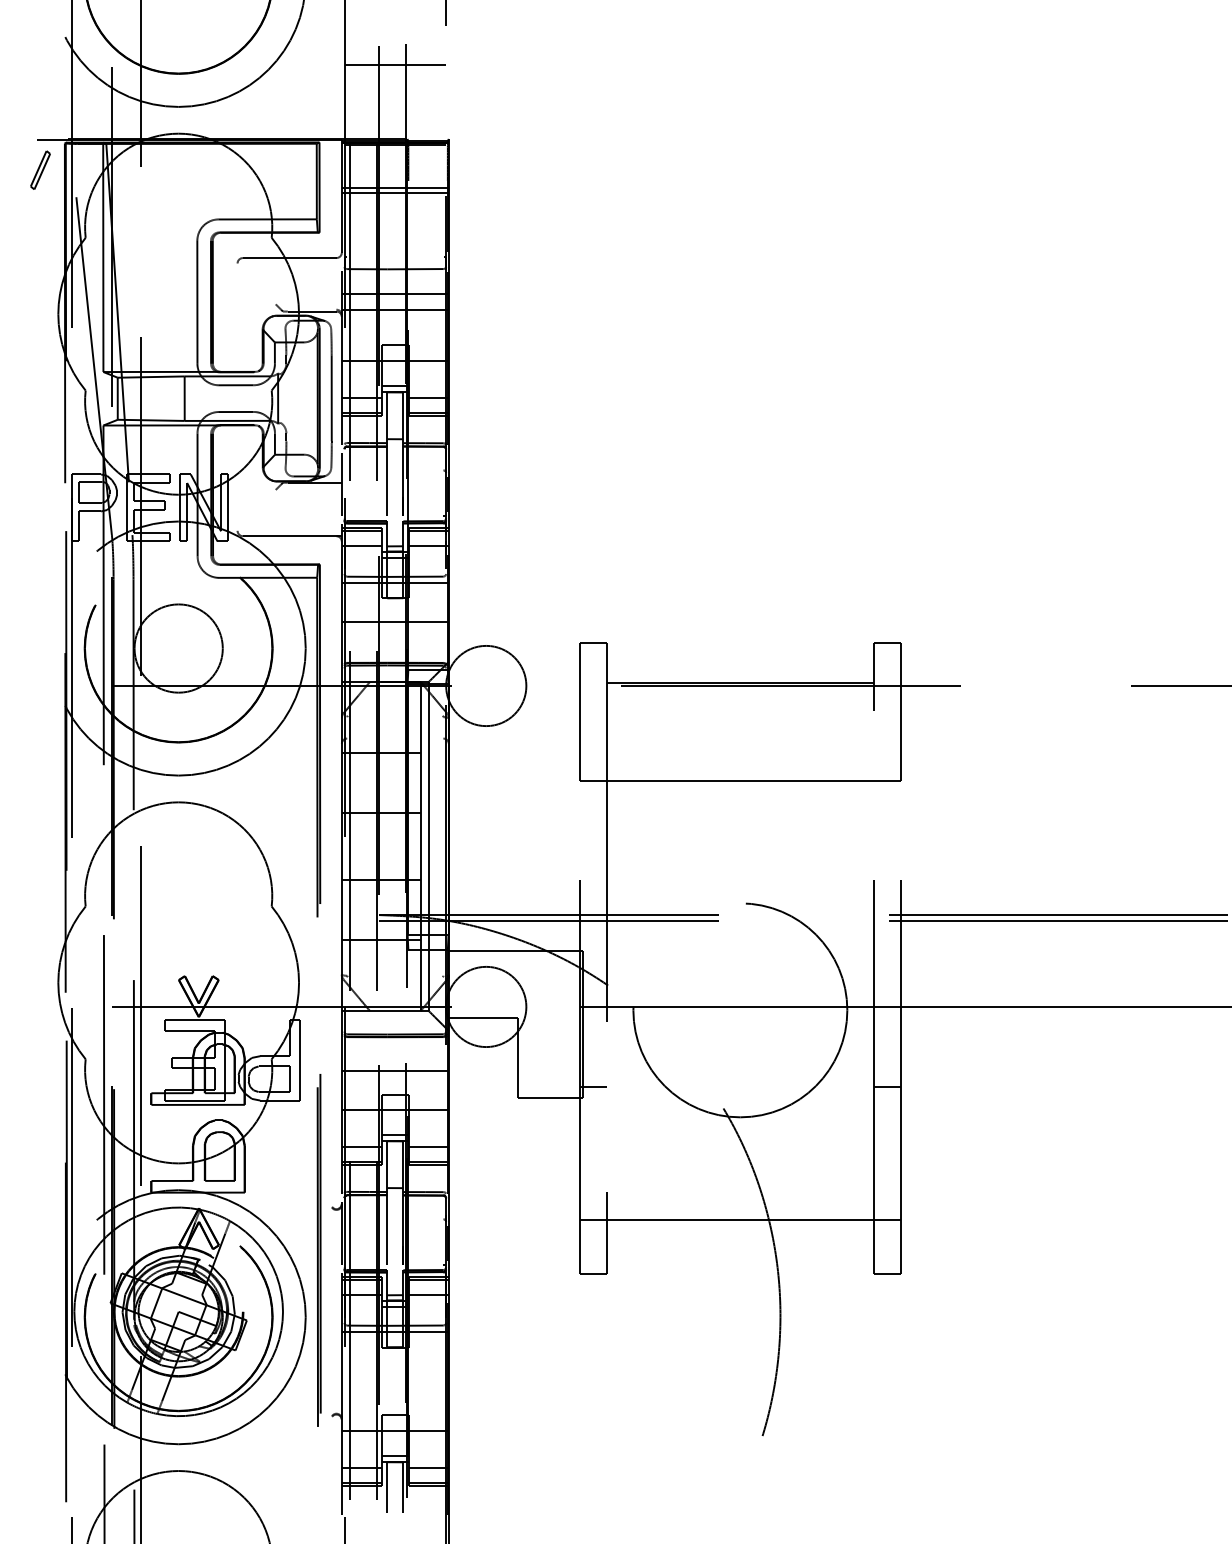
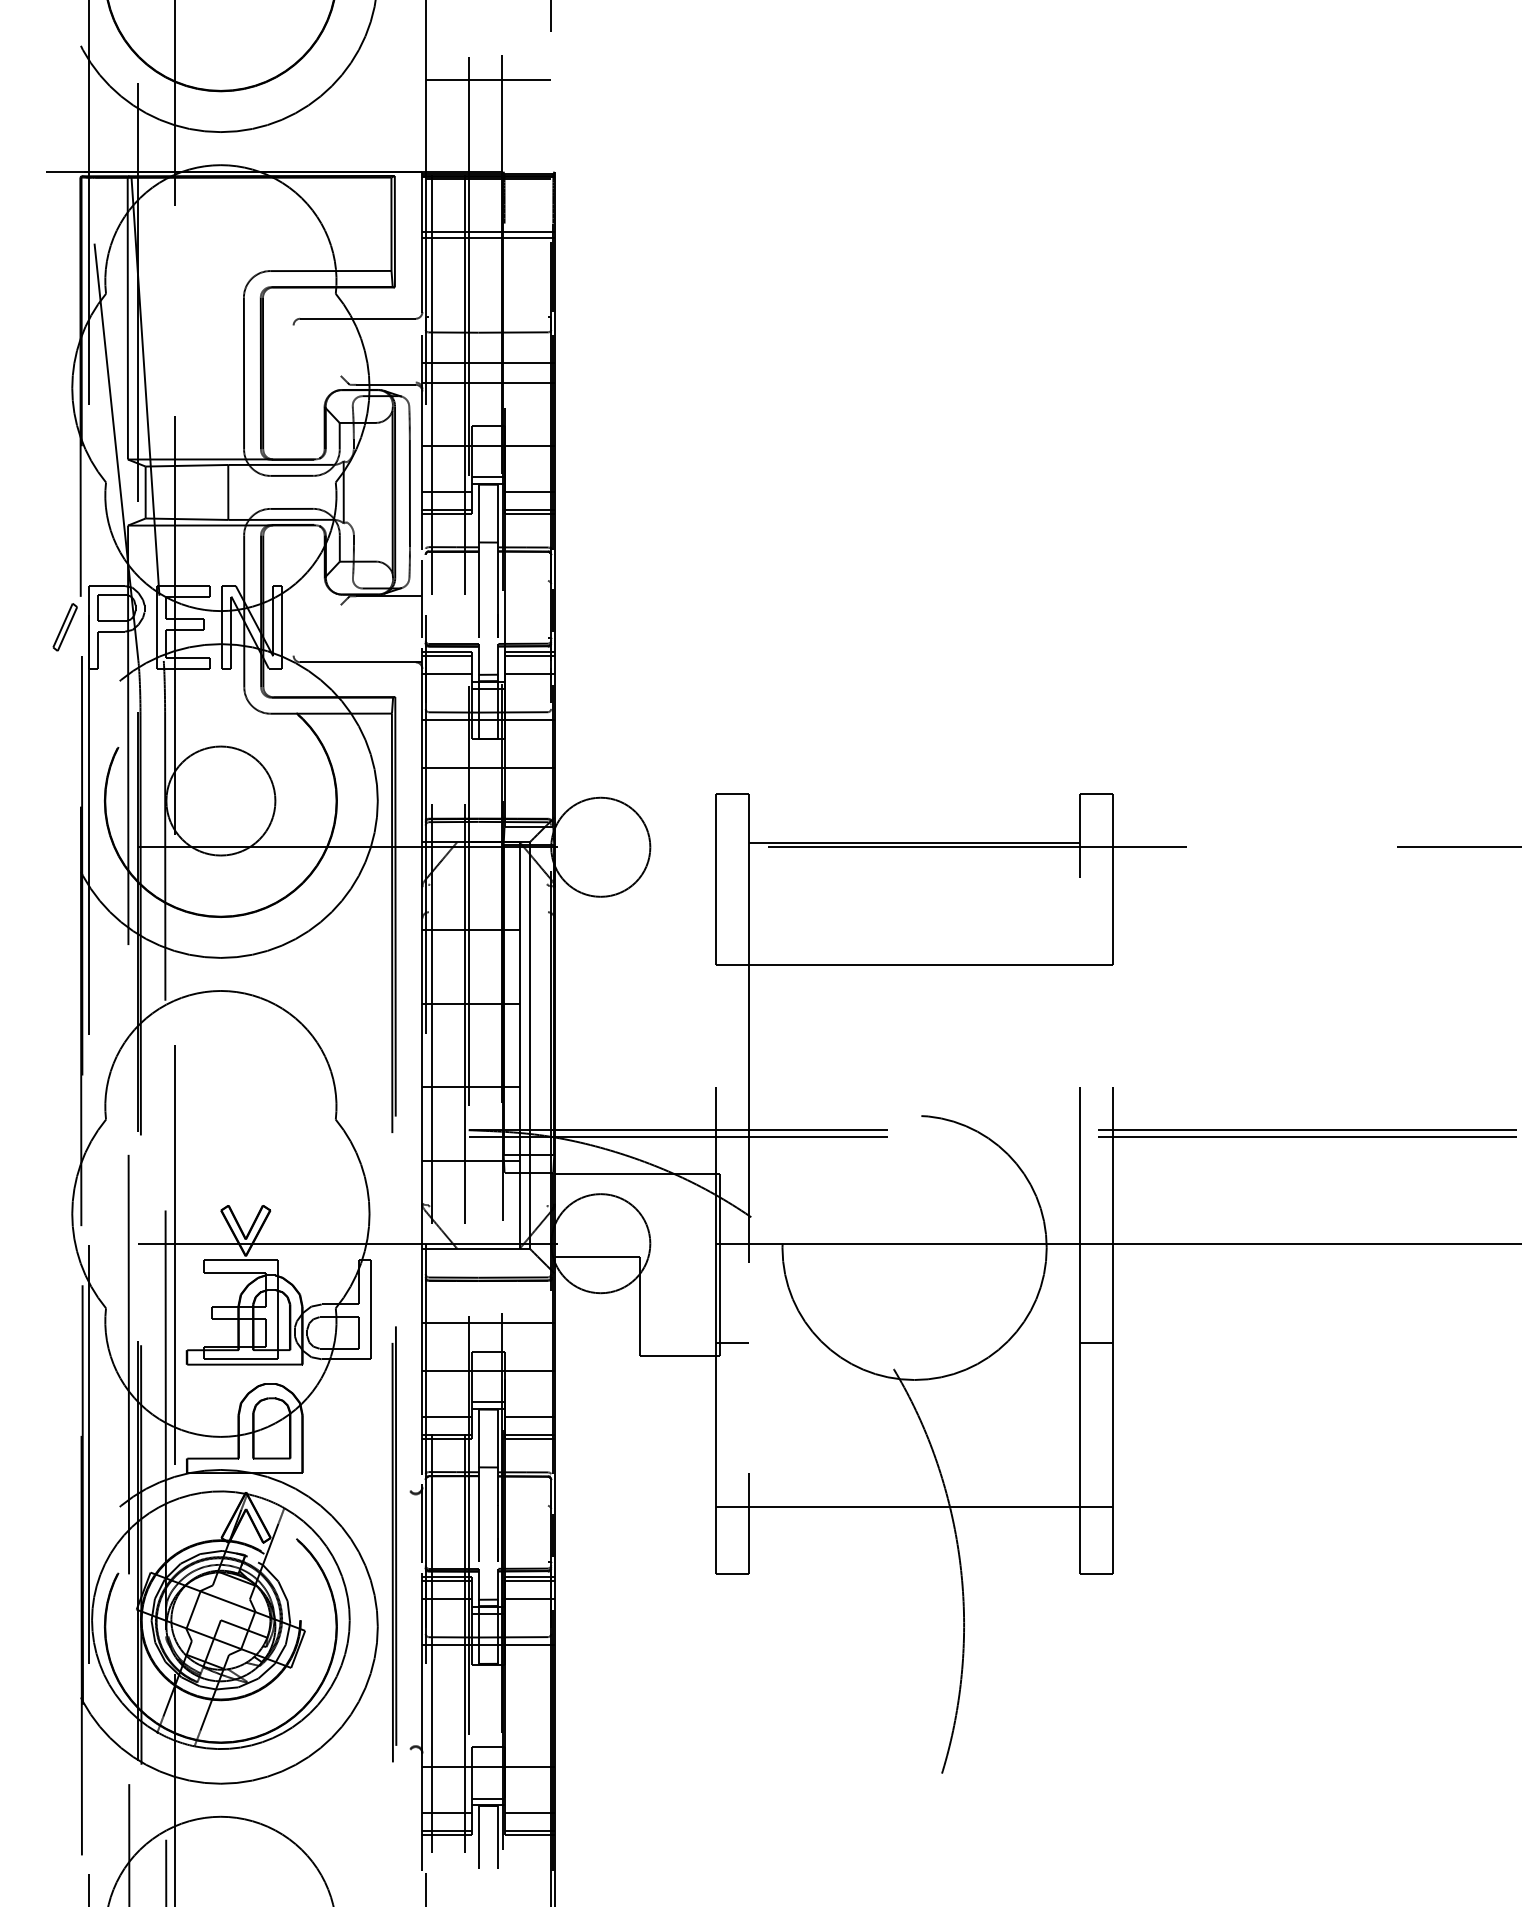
part: (39, 170) -> (64, 627), moved

